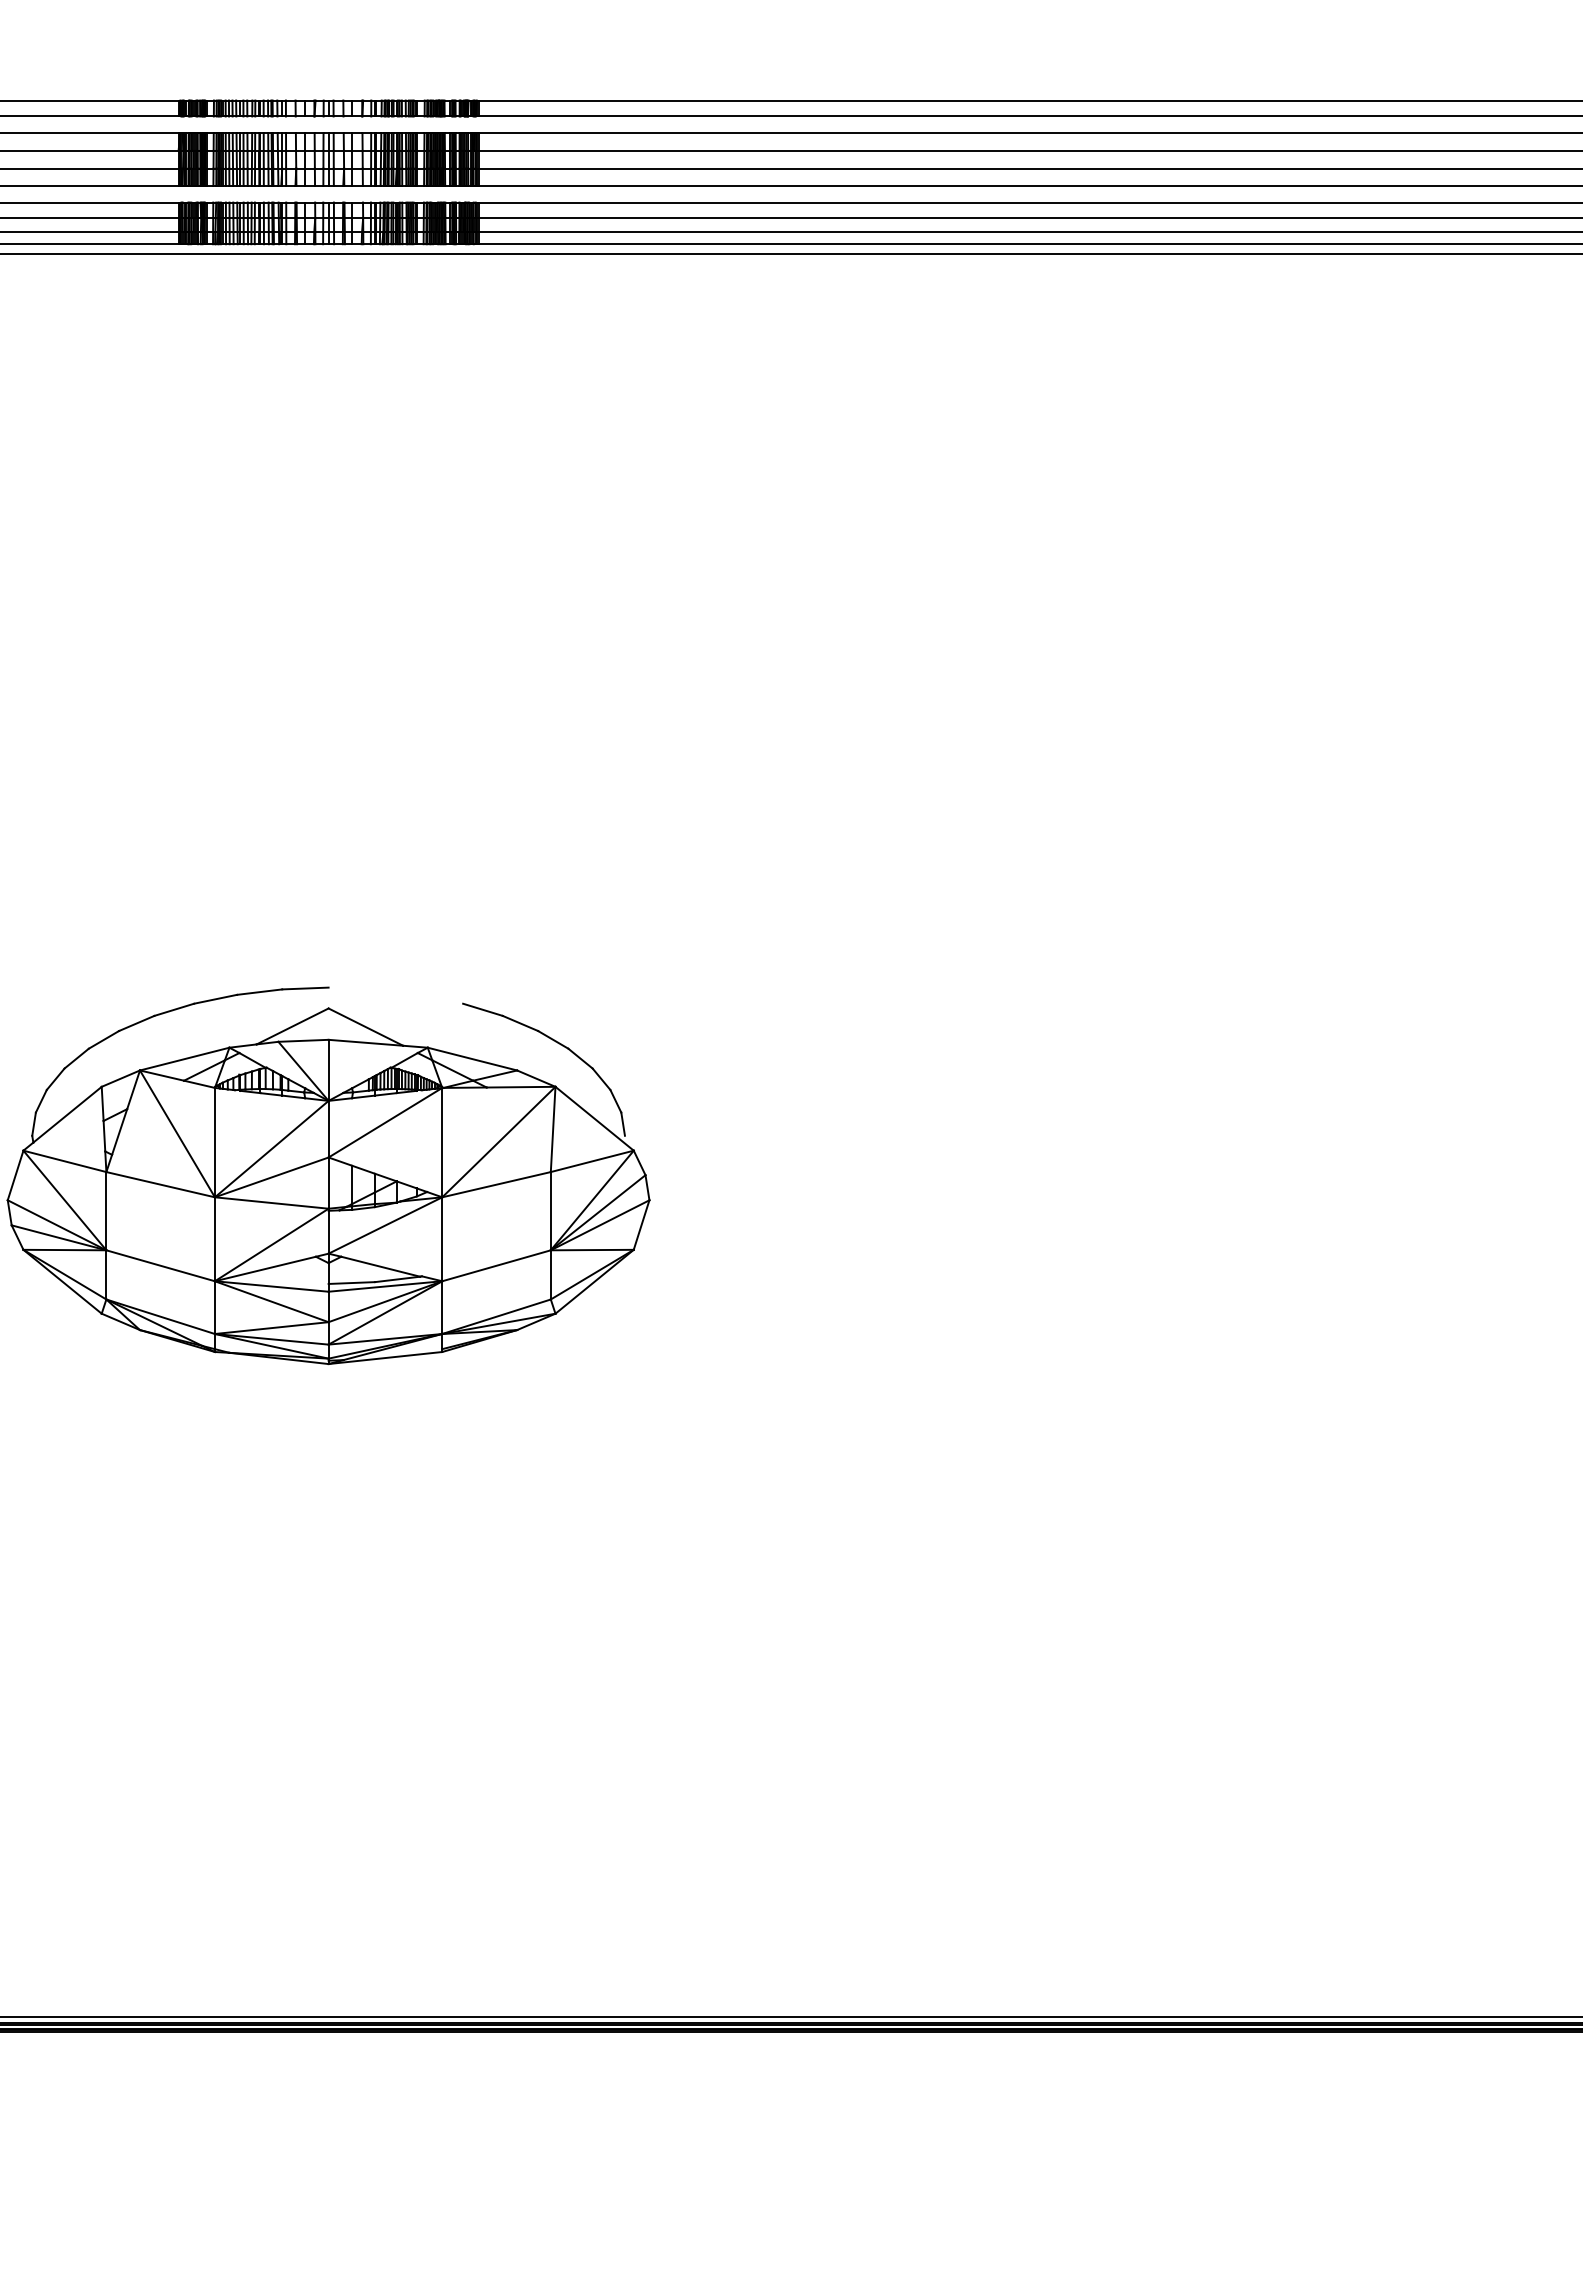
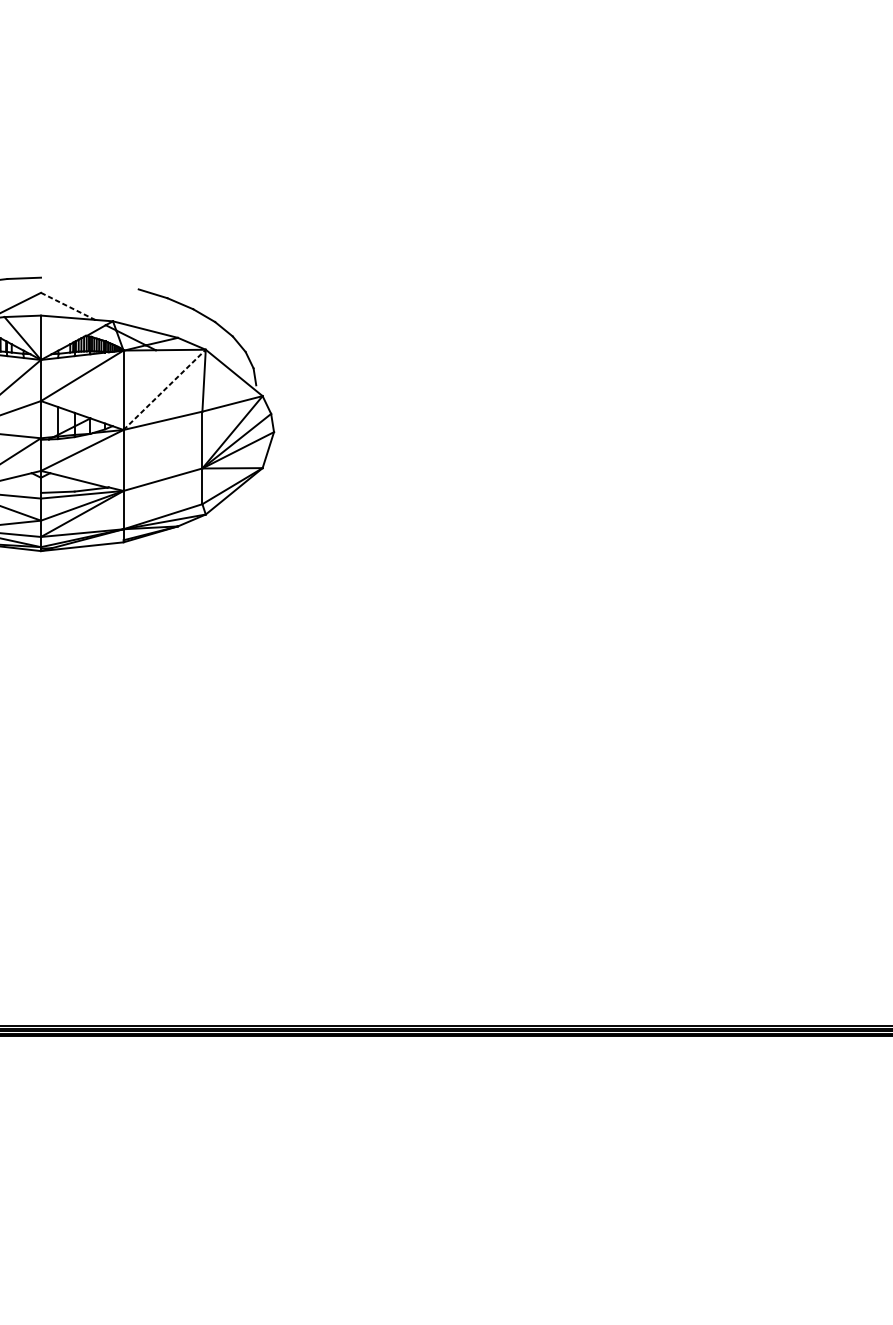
line: (365, 1027) -> (67, 306), solid -> dashed
line: (499, 1141) -> (165, 389), solid -> dashed

